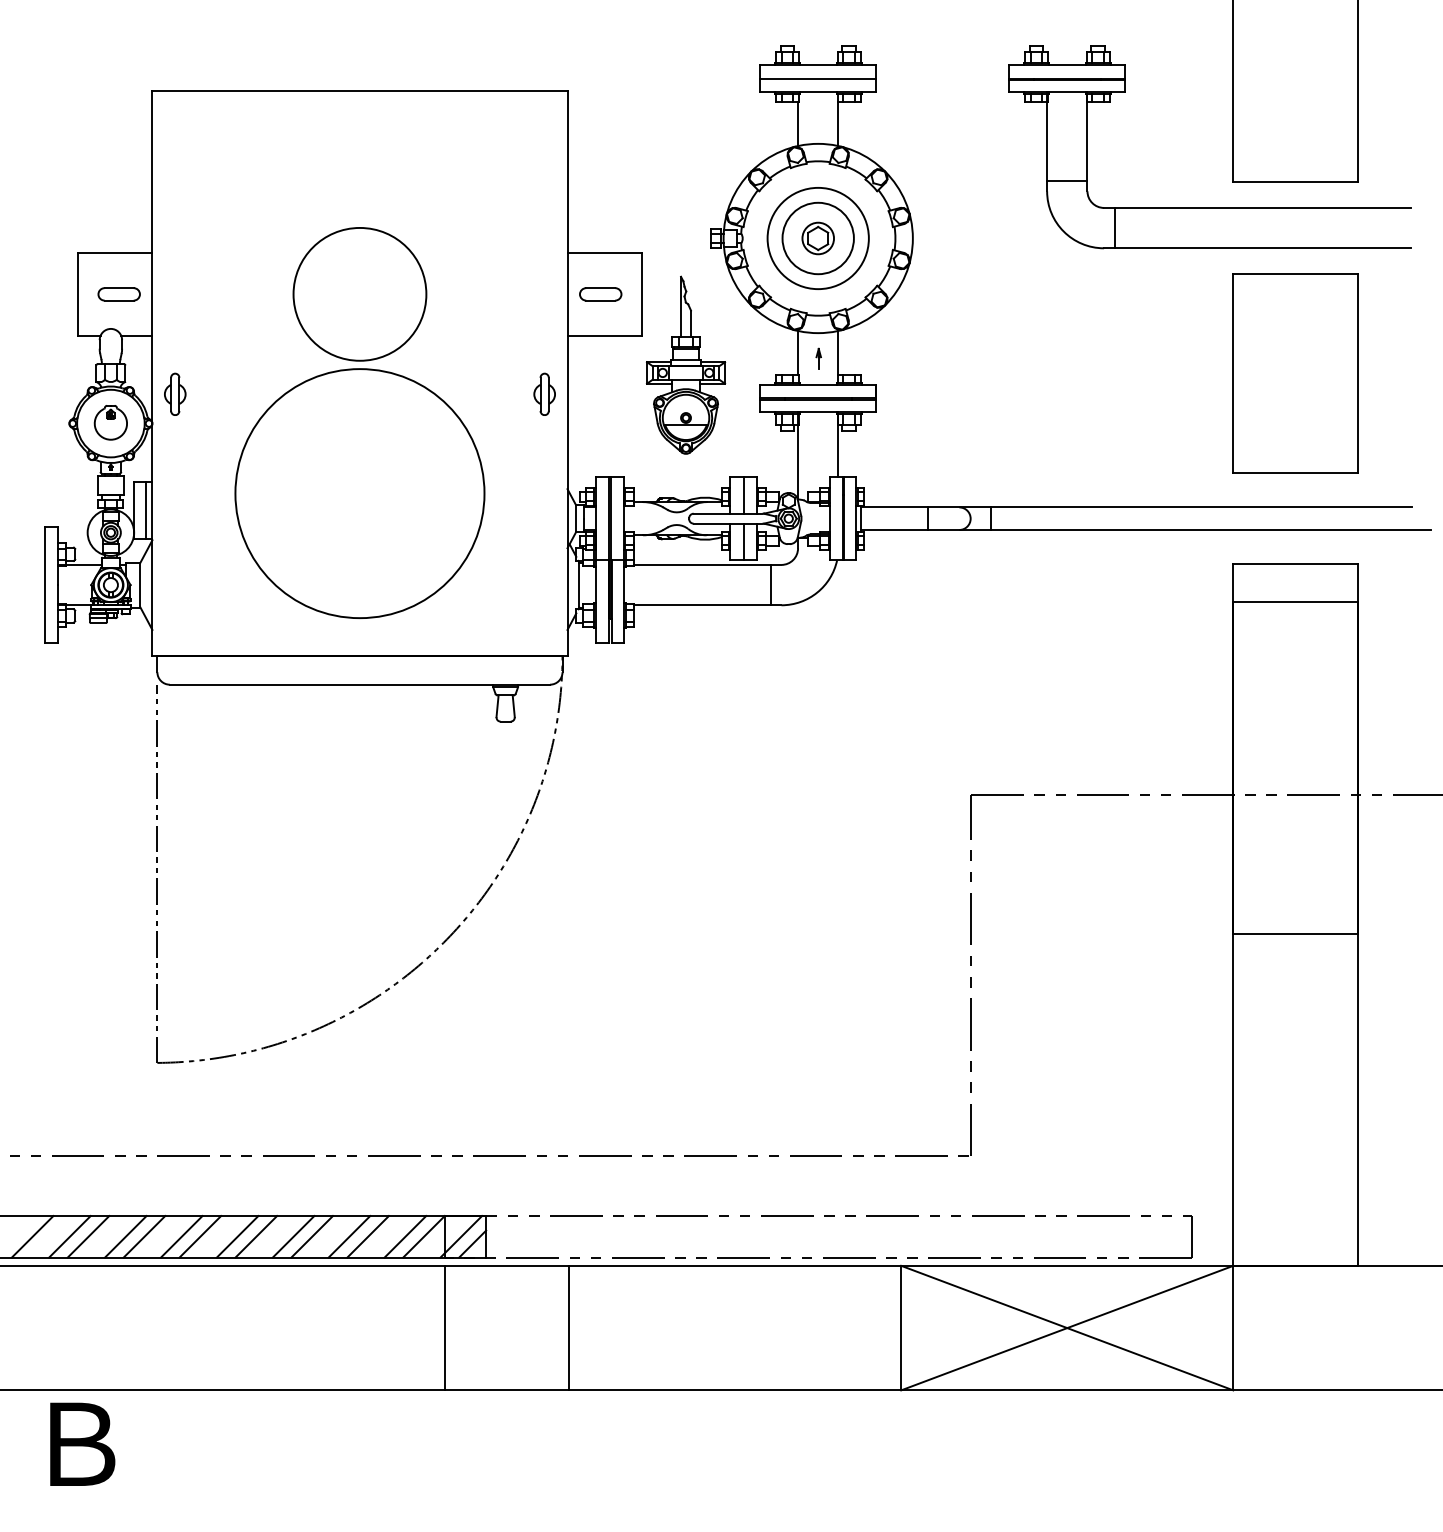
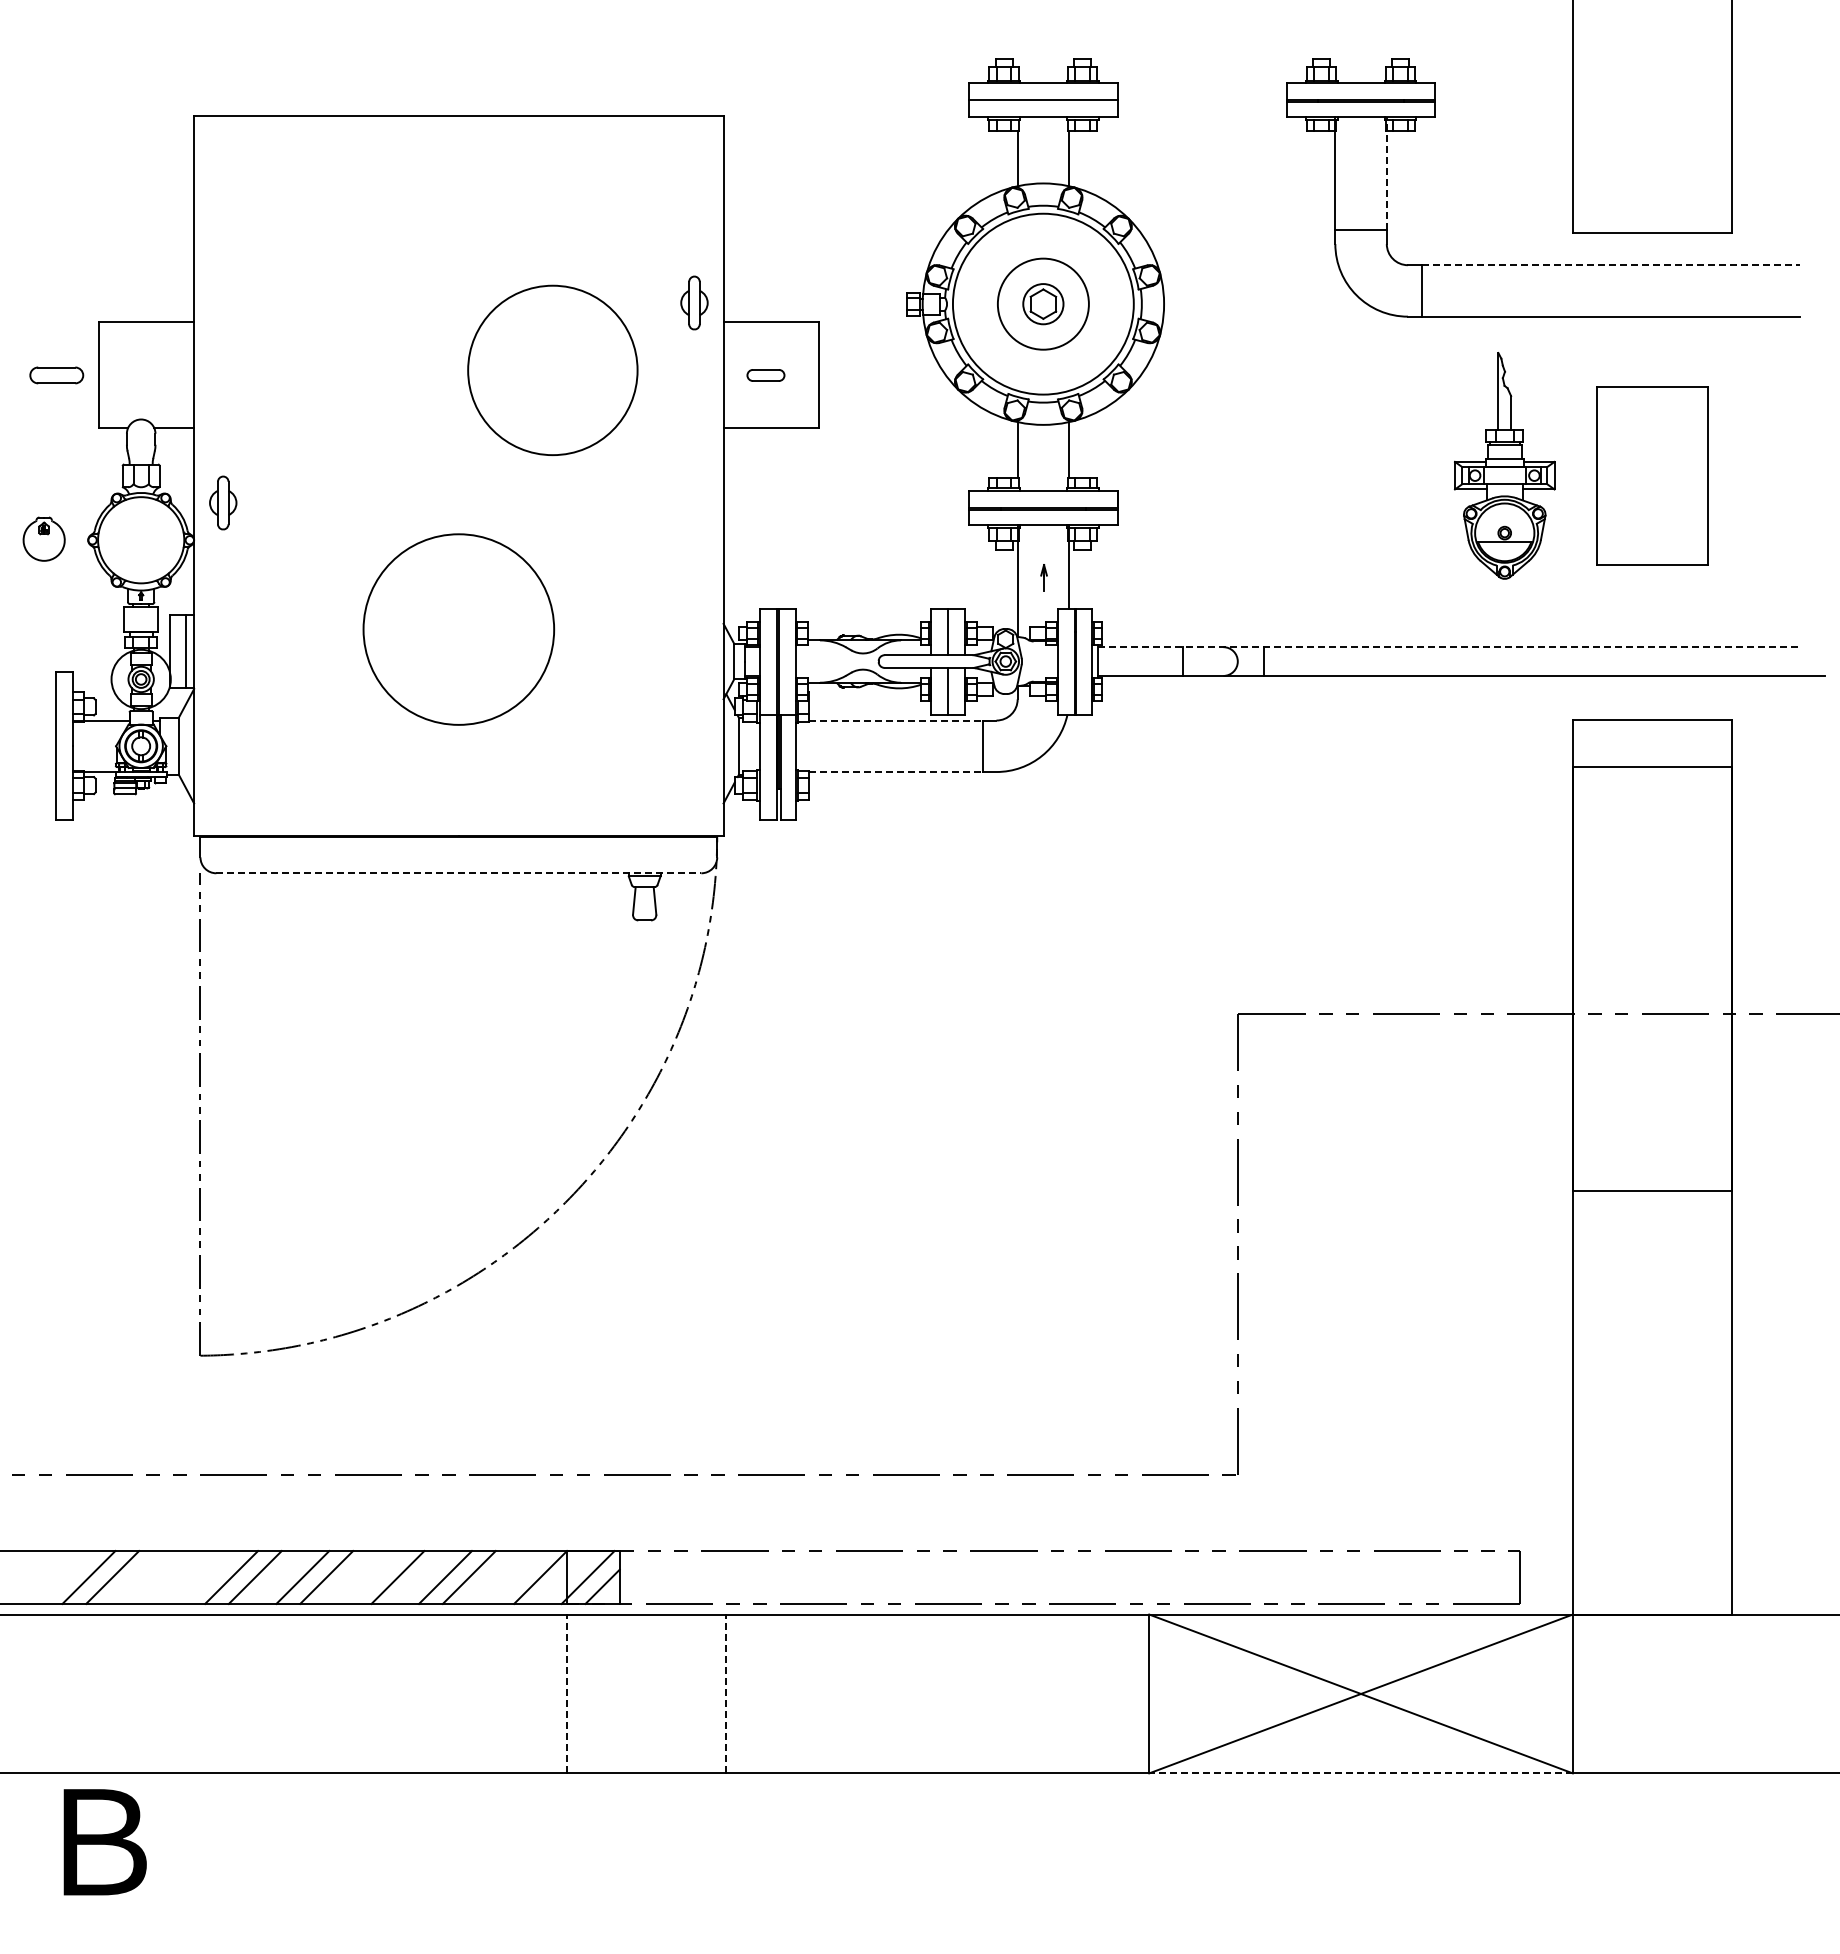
line: (1087, 136) -> (1386, 173), solid -> dashed
line: (1263, 208) -> (1611, 265), solid -> dashed
circle: (817, 237) -> (1042, 303), size x1.4
circle: (359, 293) -> (552, 369), moved
part: (118, 294) -> (56, 375), moved
part: (600, 294) -> (765, 375), size x0.7
part: (818, 358) -> (1043, 577), moved
part: (685, 364) -> (1504, 465), moved
part: (1295, 372) -> (1652, 475), size x0.7
part: (544, 393) -> (694, 302), moved
part: (110, 422) -> (43, 538), moved
circle: (359, 493) -> (458, 629), size x0.6
line: (1136, 507) -> (1449, 647), solid -> dashed
line: (702, 564) -> (895, 720), solid -> dashed
line: (702, 605) -> (895, 772), solid -> dashed
line: (360, 684) -> (459, 873), solid -> dashed
line: (31, 1236) -> (40, 1577), removed
line: (125, 1236) -> (159, 1577), removed
line: (144, 1236) -> (183, 1577), removed
line: (293, 1236) -> (373, 1577), removed
line: (405, 1236) -> (516, 1577), removed
line: (444, 1327) -> (566, 1693), solid -> dashed
line: (569, 1327) -> (725, 1693), solid -> dashed
line: (1067, 1390) -> (1361, 1773), solid -> dashed

